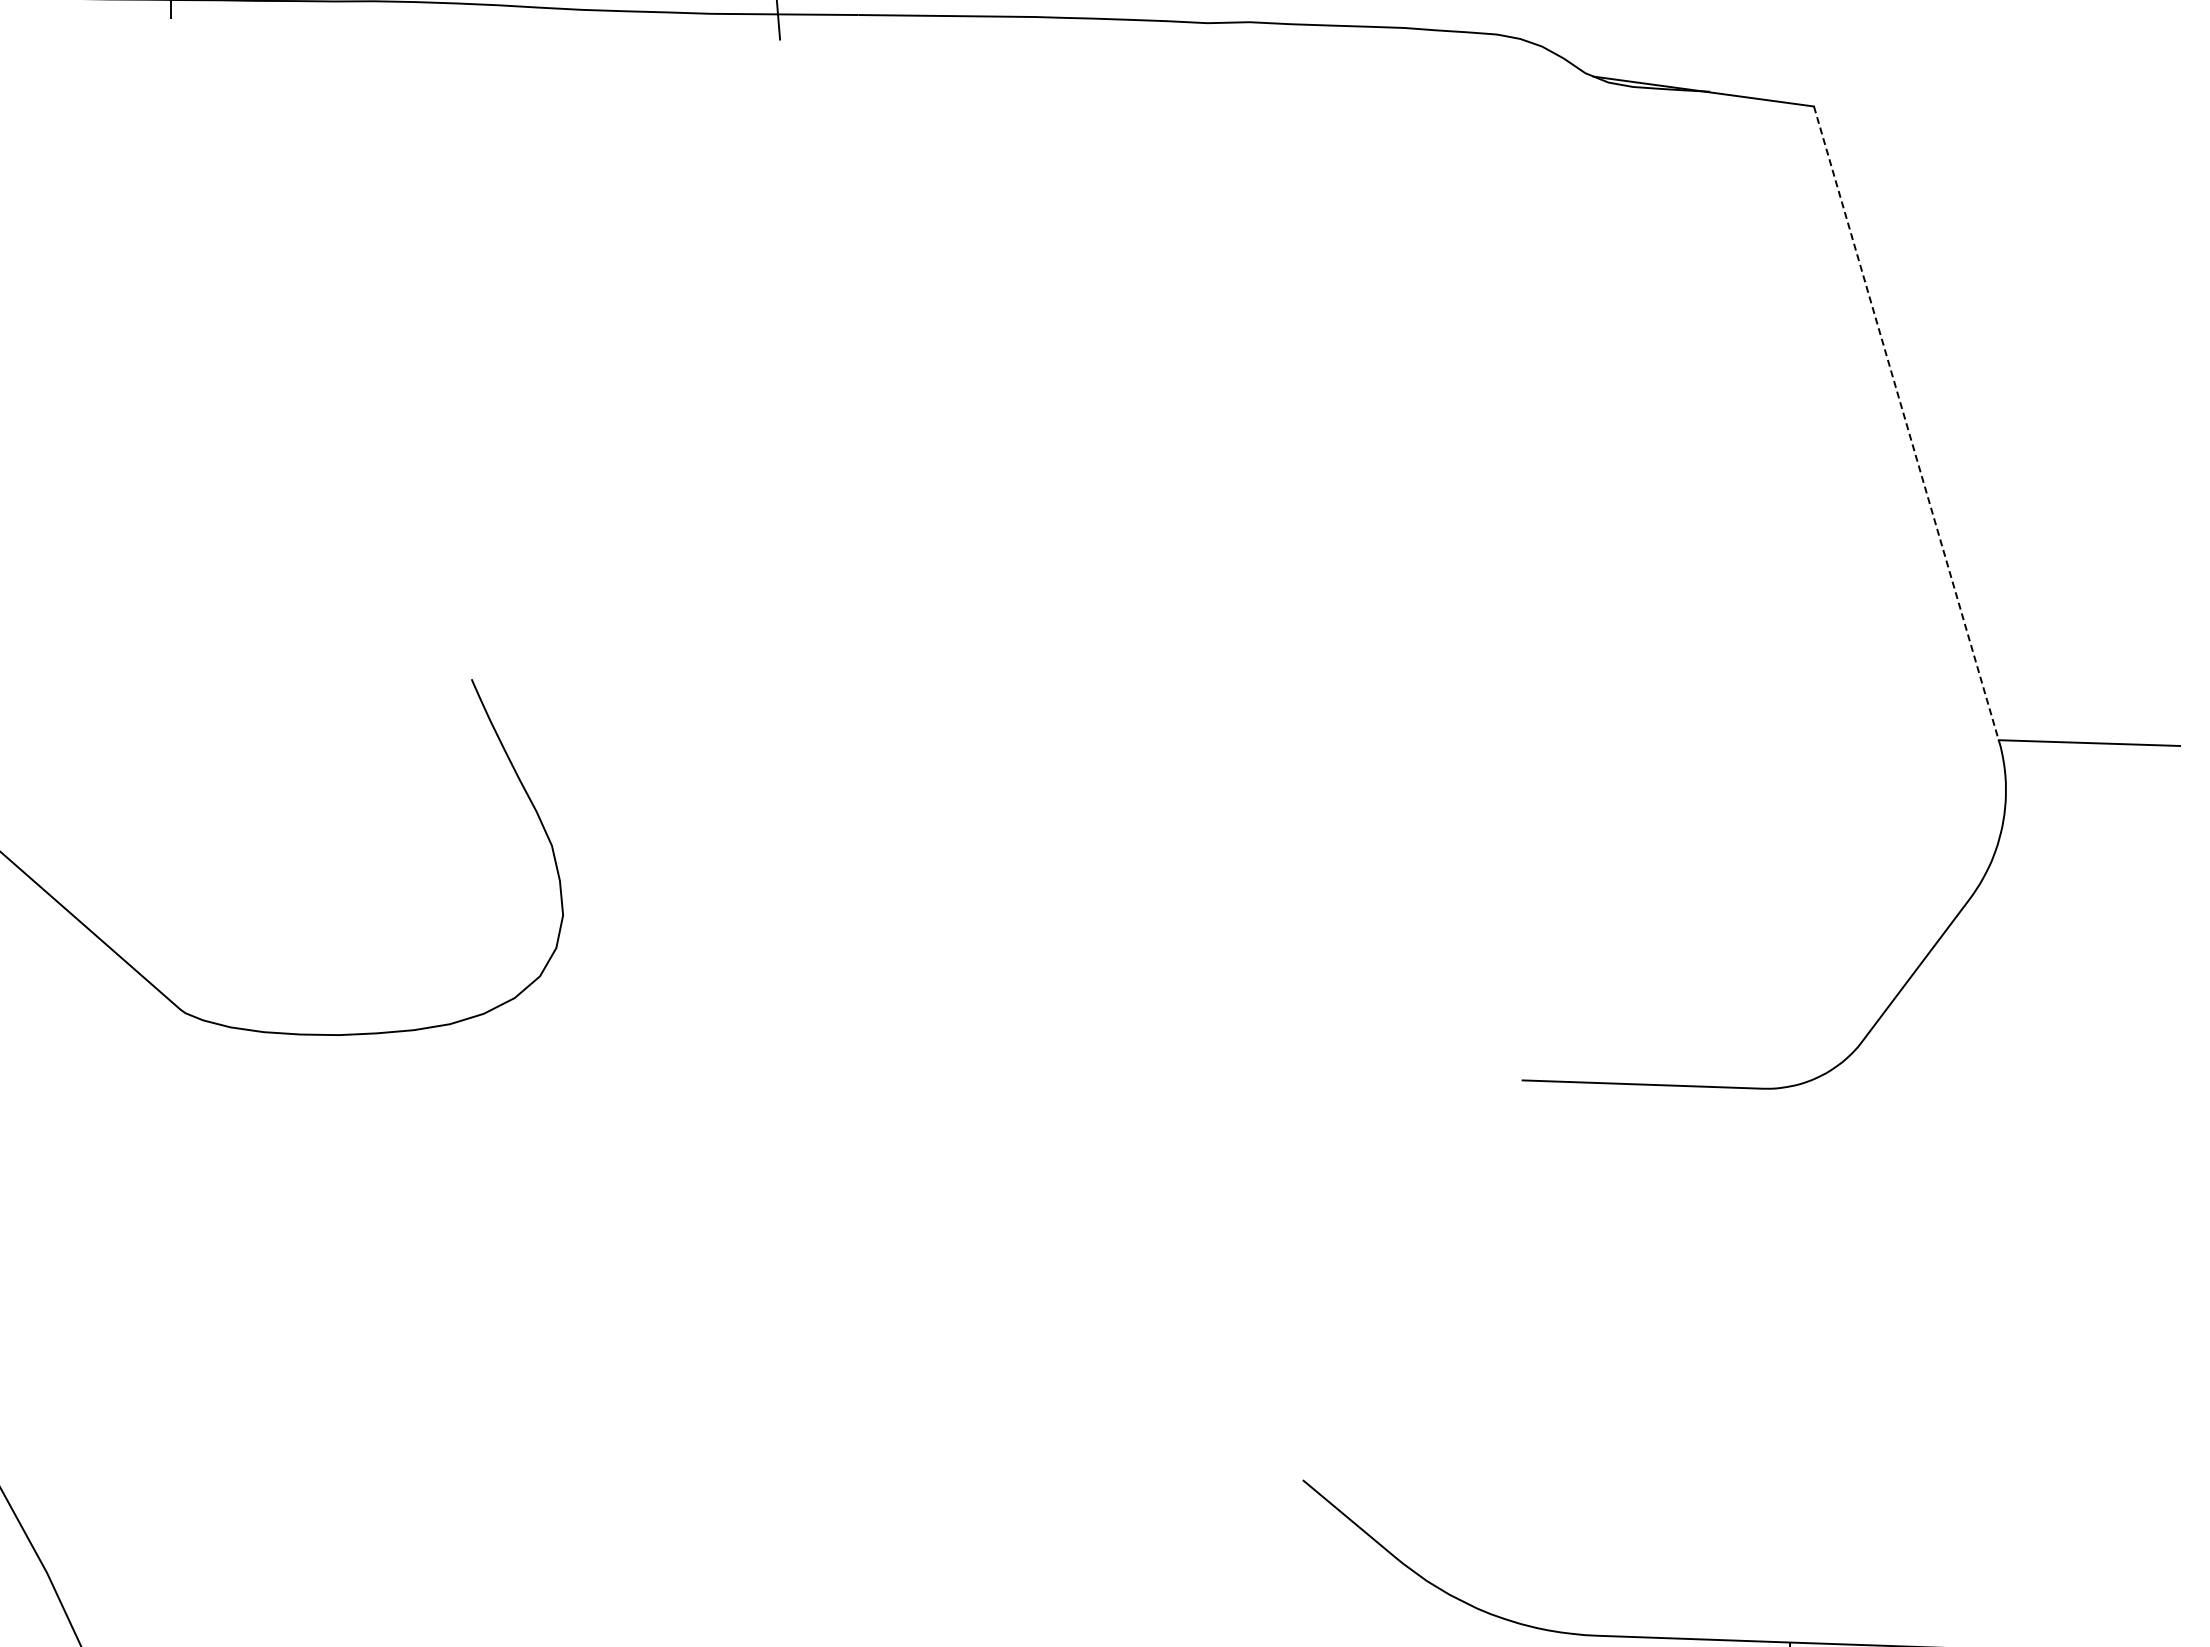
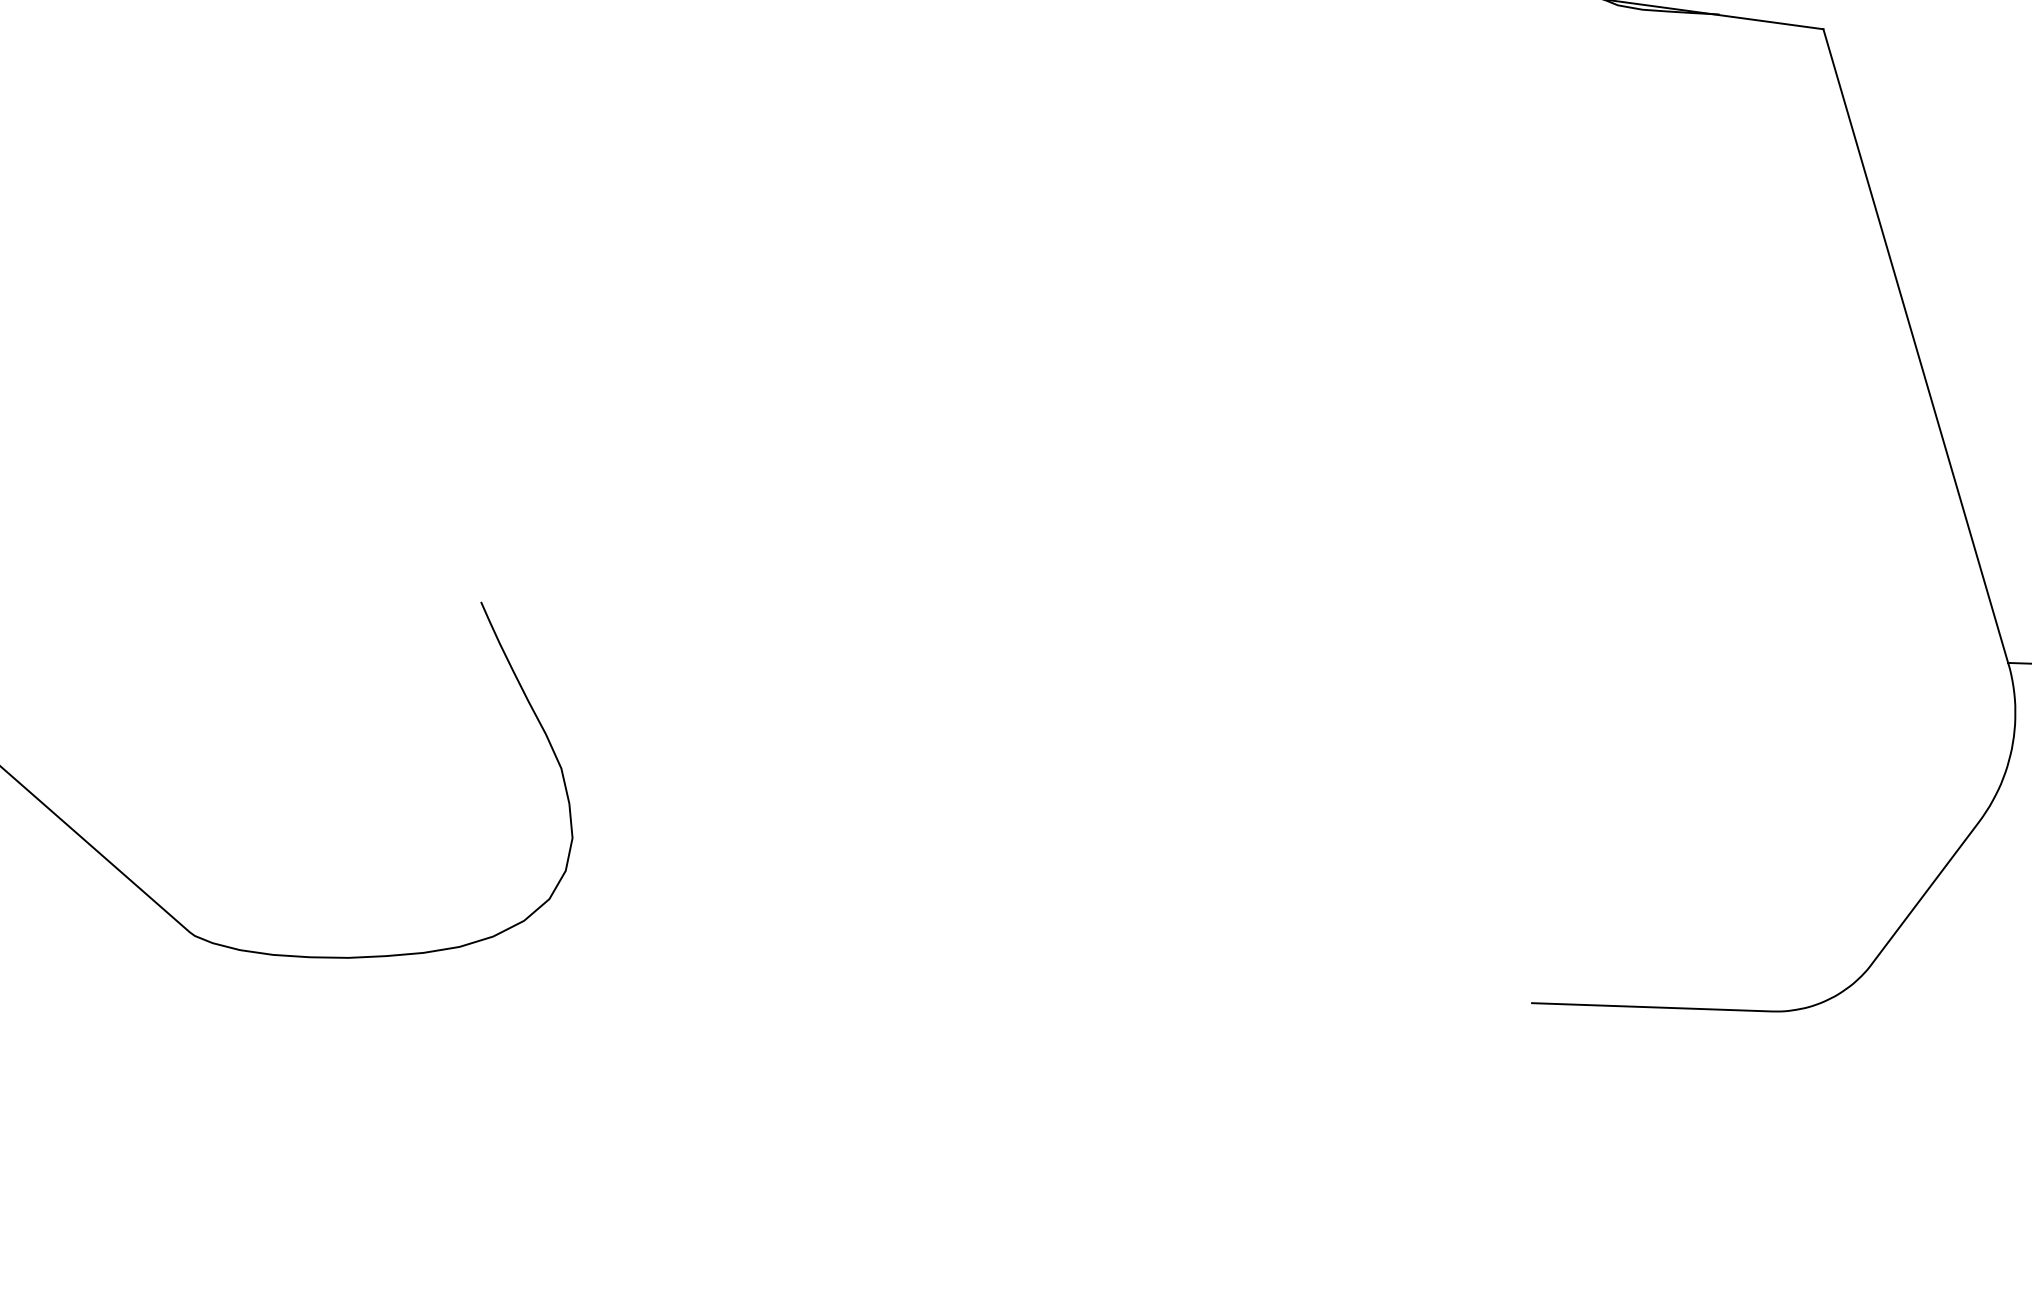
line: (1906, 423) -> (1915, 346), dashed -> solid

